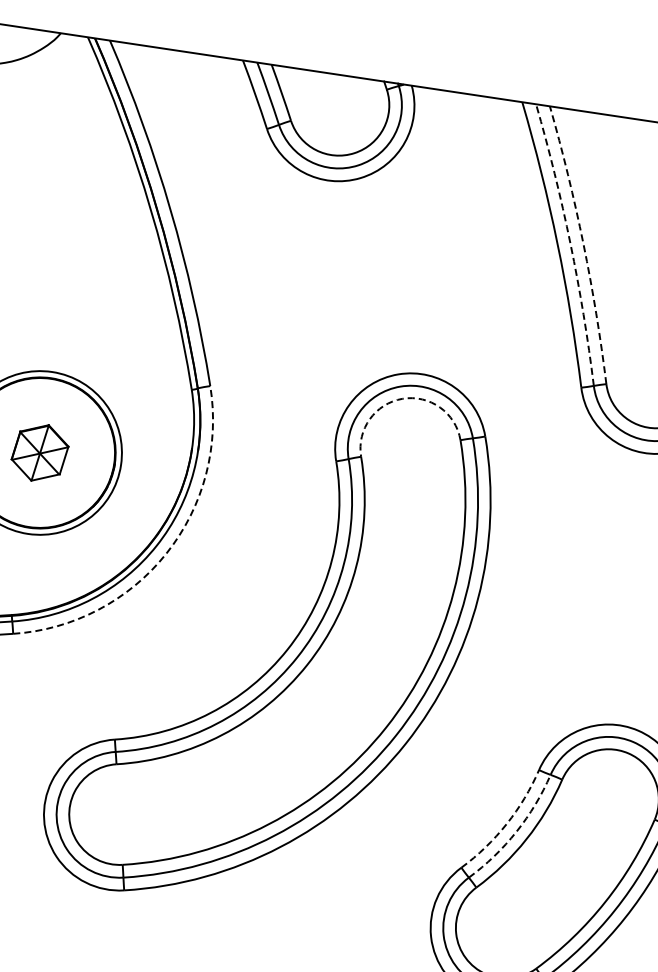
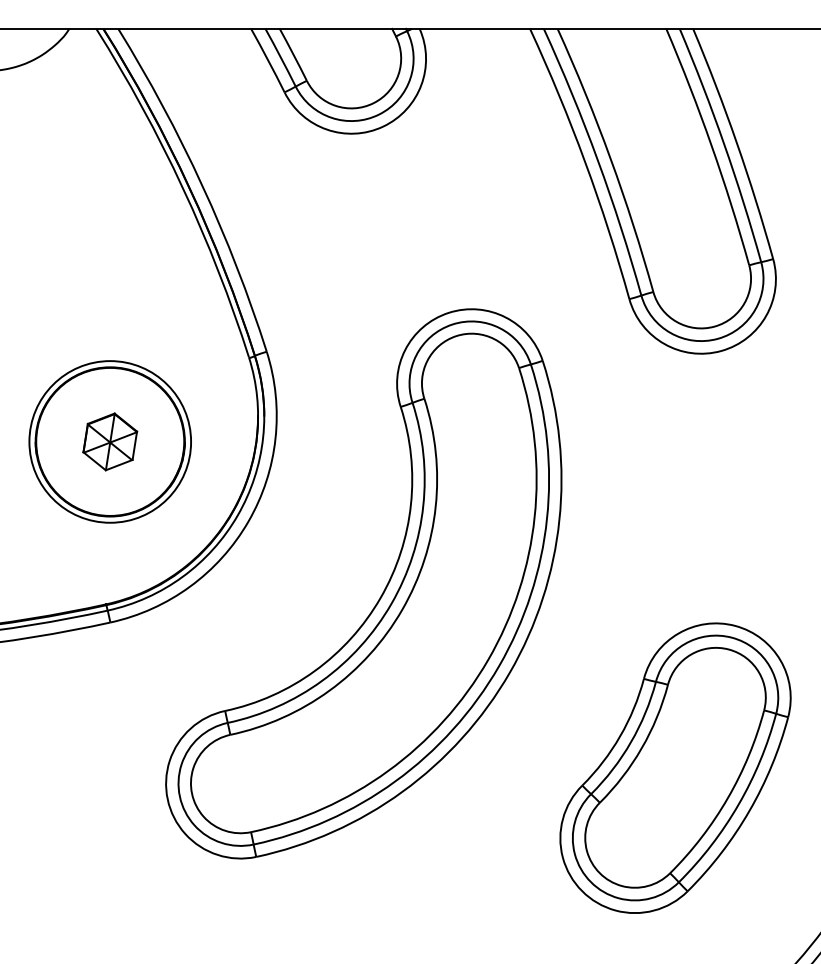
arc: (570, 244) -> (597, 160), dashed -> solid
arc: (583, 244) -> (610, 158), dashed -> solid
arc: (402, 399) -> (456, 336), dashed -> solid
arc: (166, 553) -> (248, 521), dashed -> solid
arc: (506, 824) -> (620, 736), dashed -> solid
arc: (516, 831) -> (630, 742), dashed -> solid

